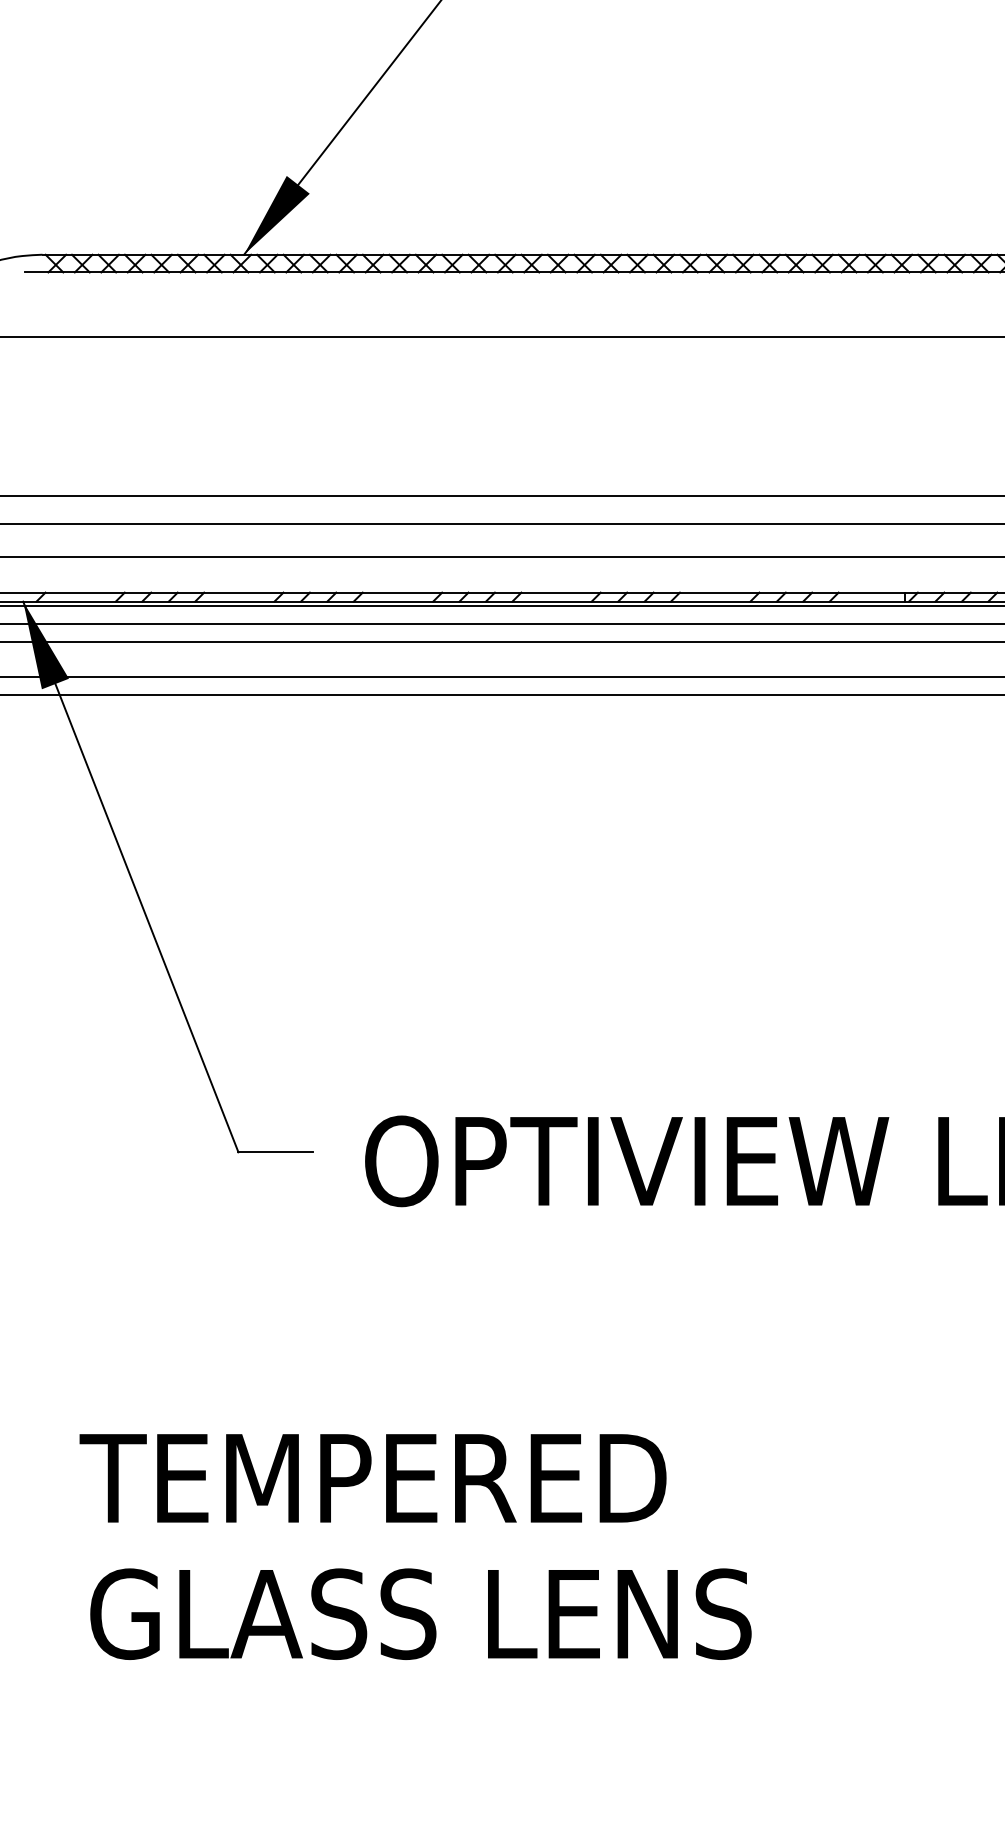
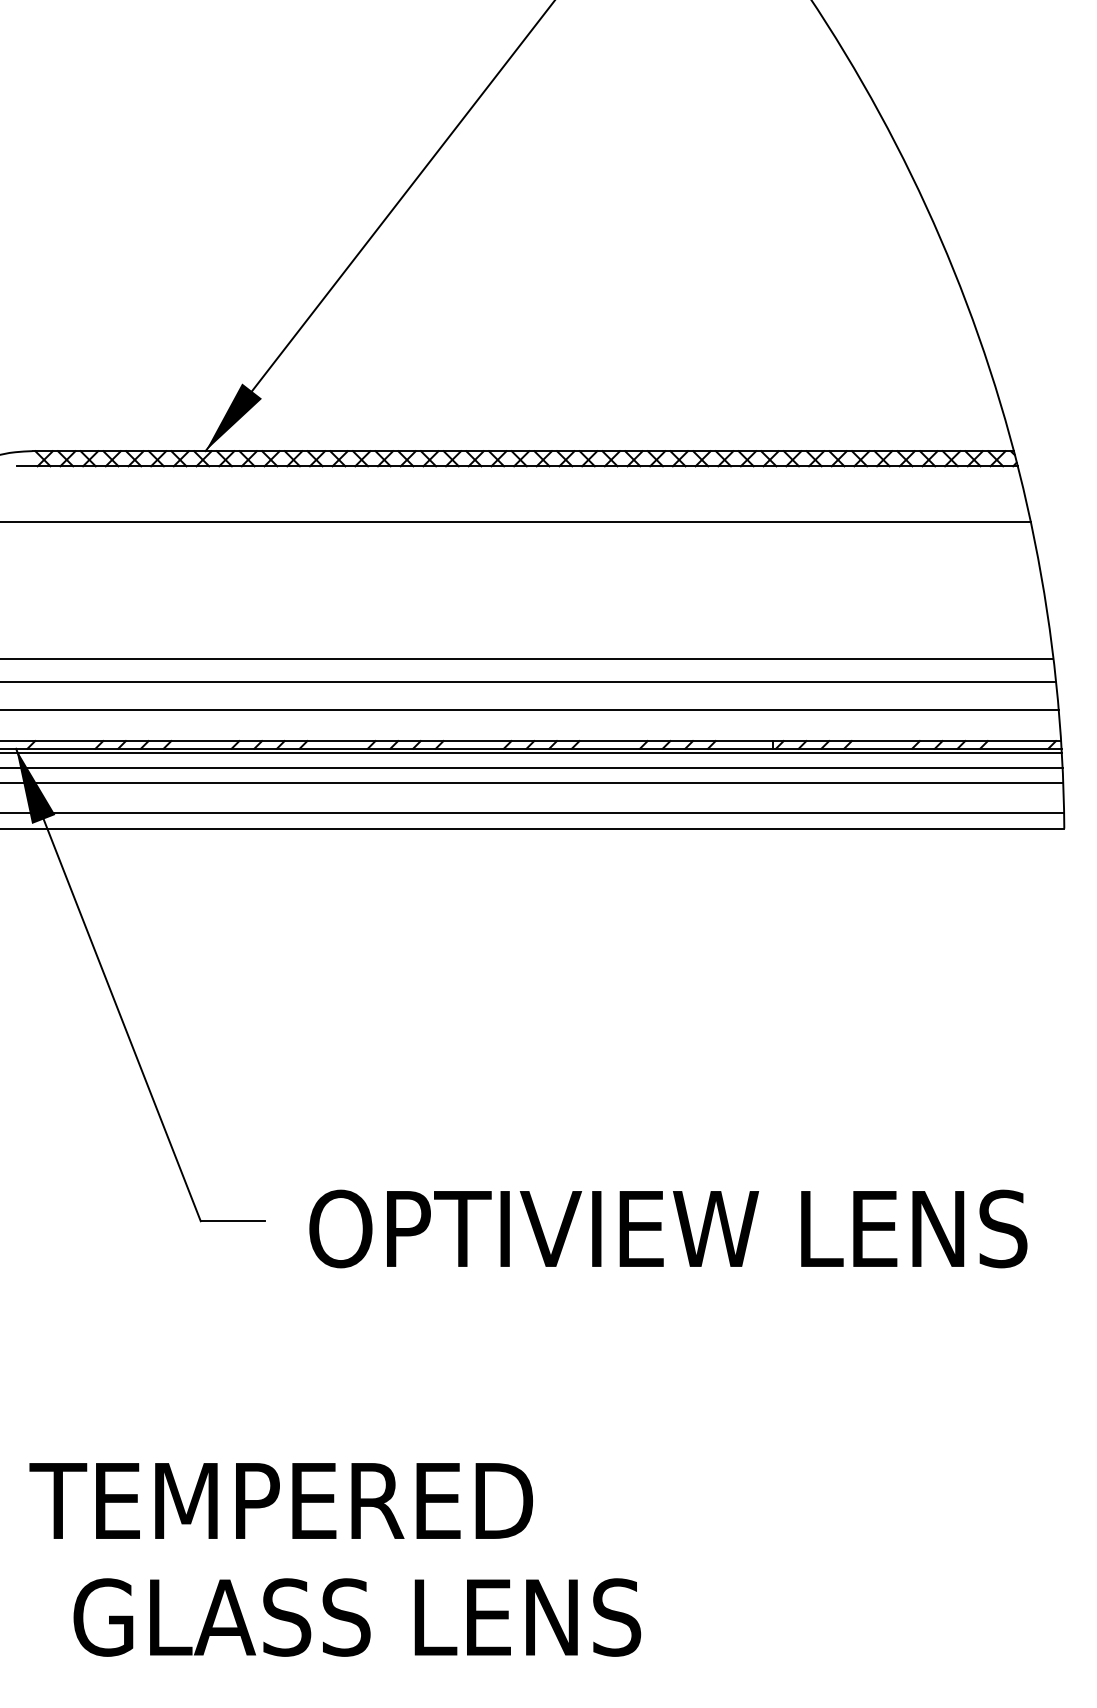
text: (372, 1477) -> (280, 1500), moved

